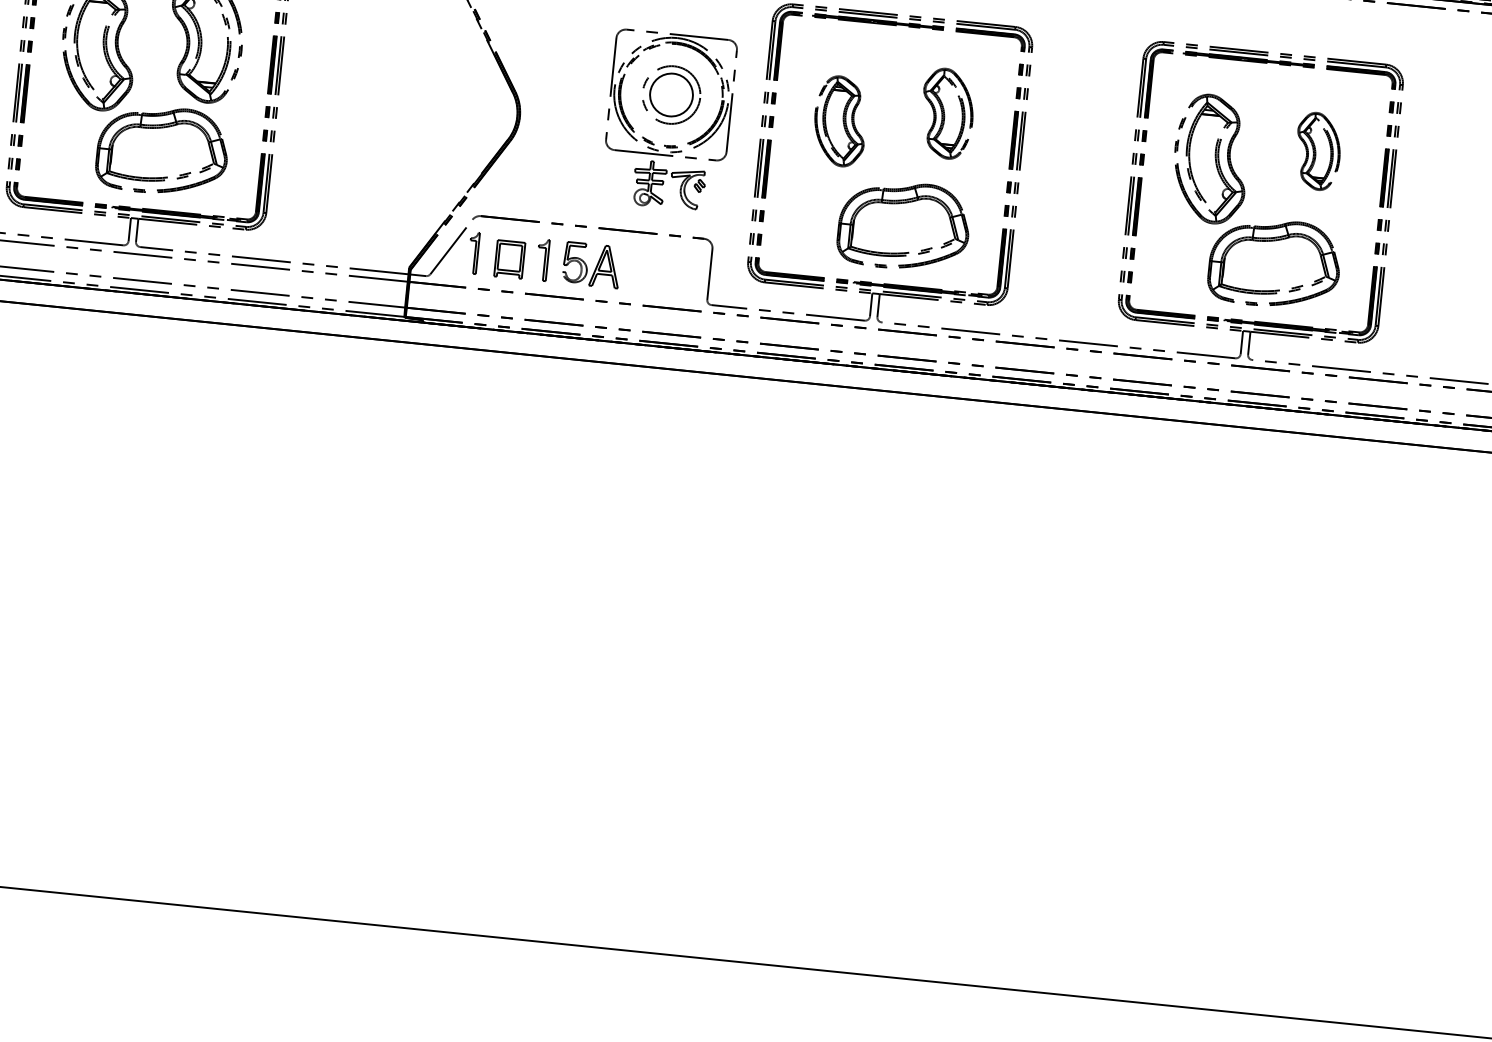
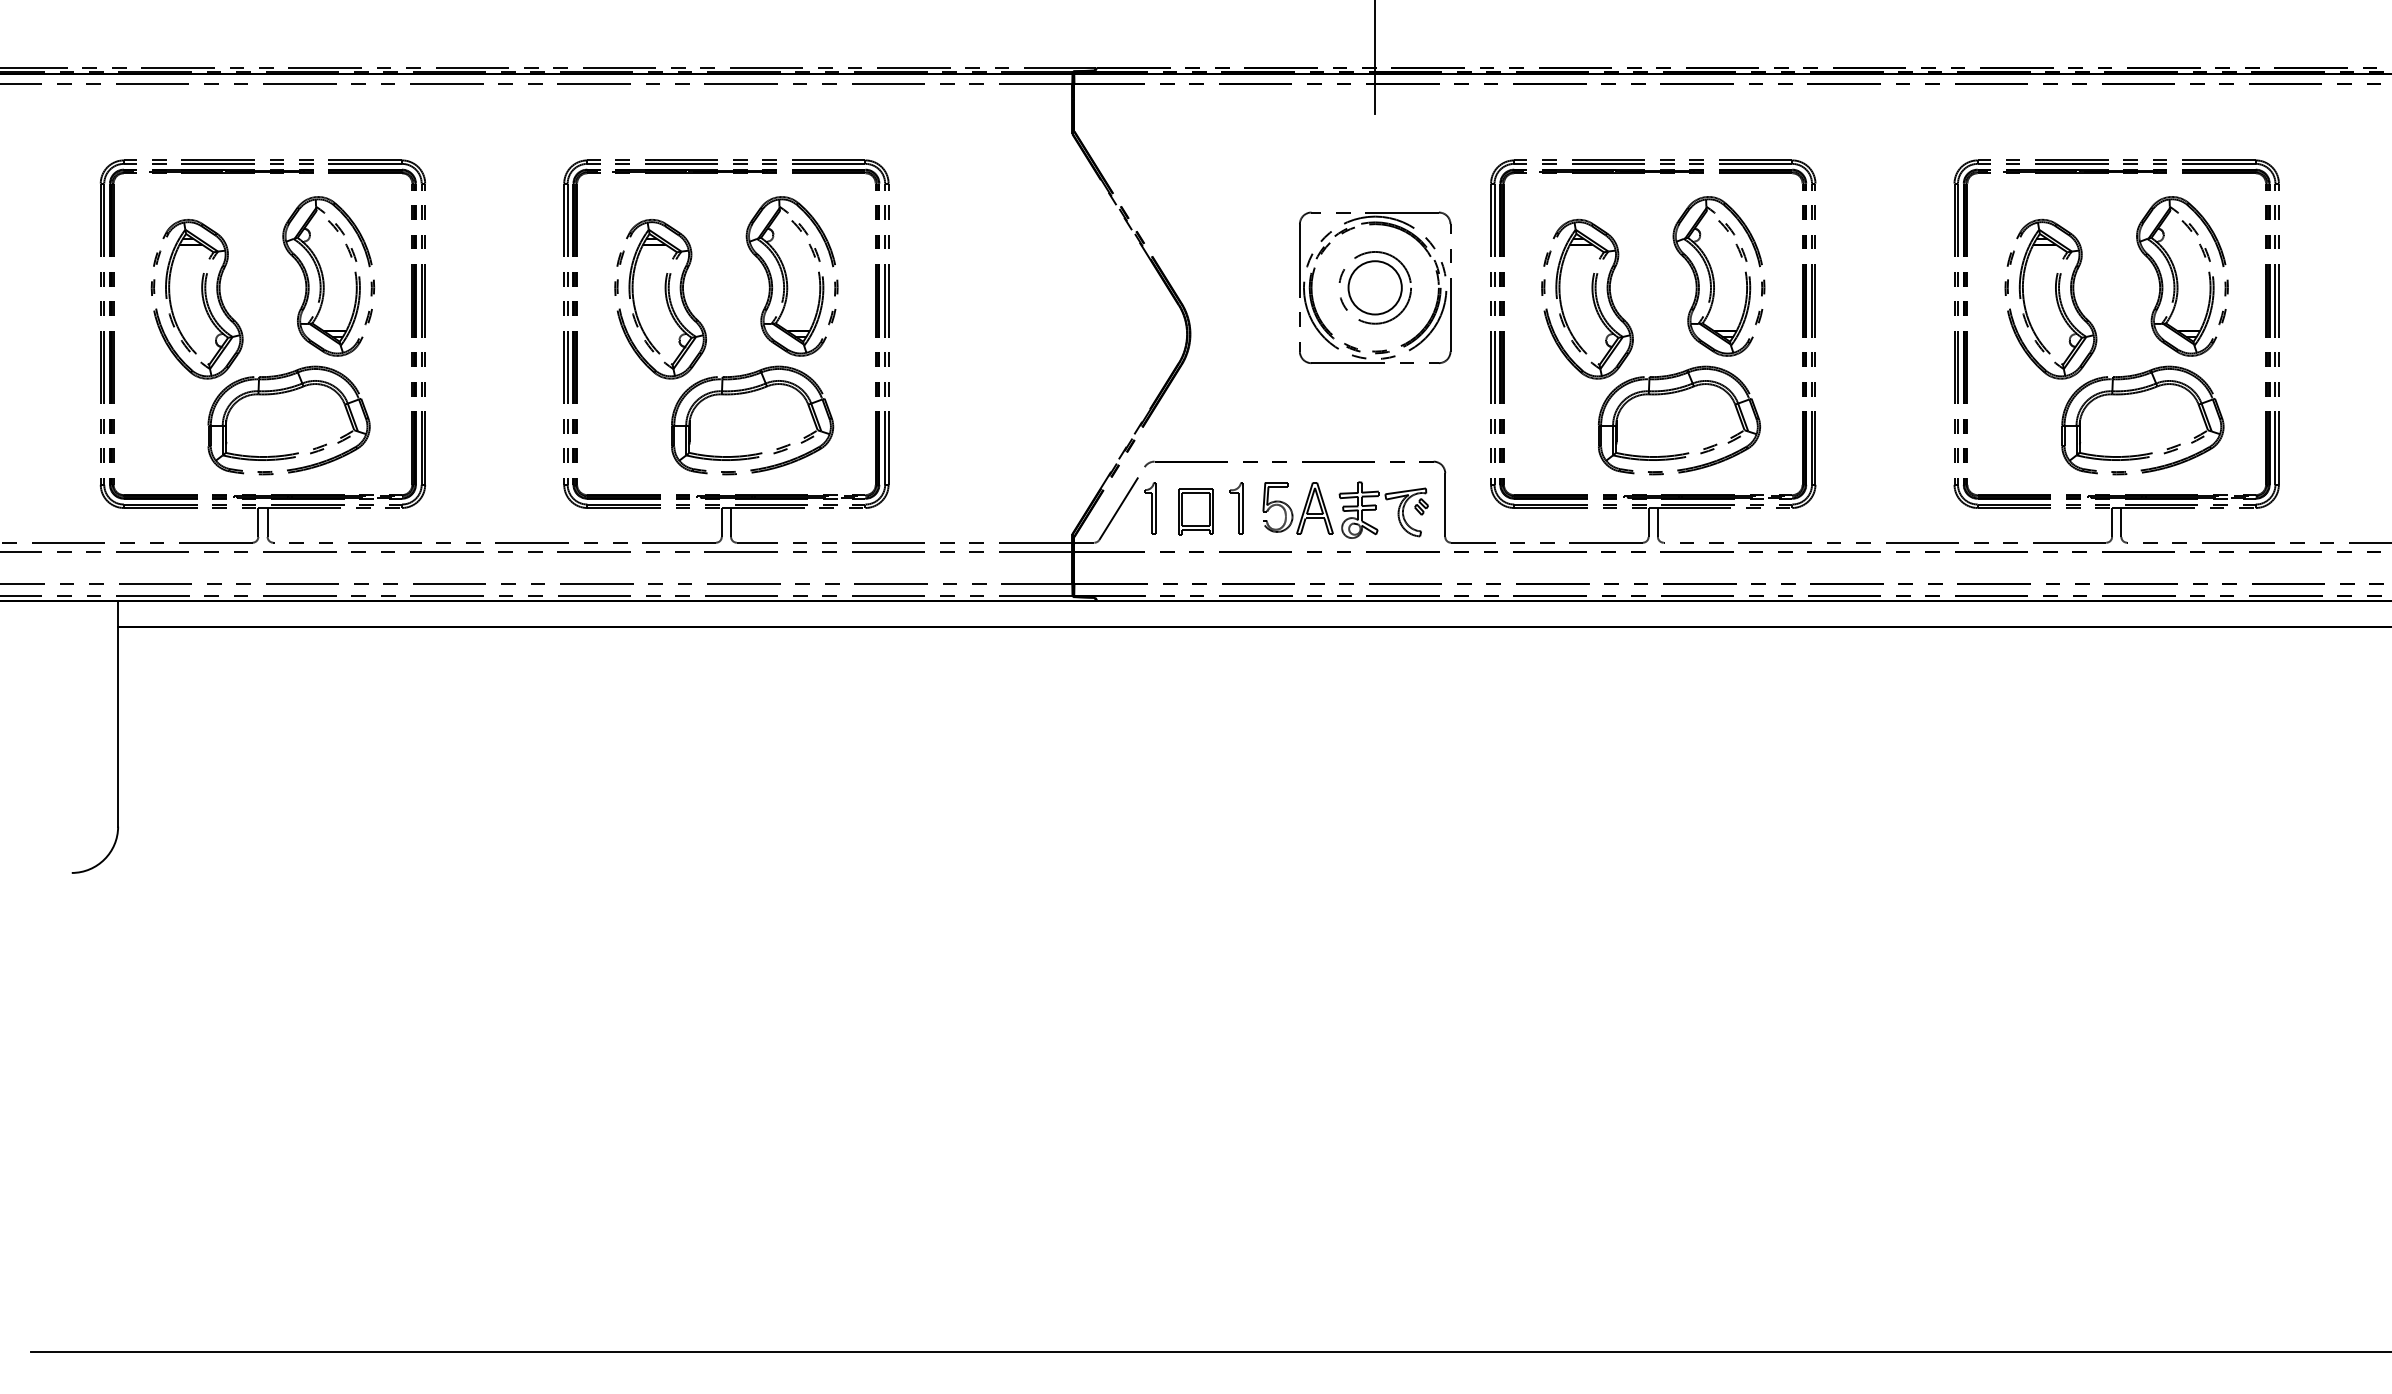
part: (947, 113) -> (1718, 276), size x1.43
part: (840, 120) -> (1587, 298), size x1.43
part: (1318, 151) -> (2182, 276), size x1.67
part: (663, 184) -> (1376, 509), moved

